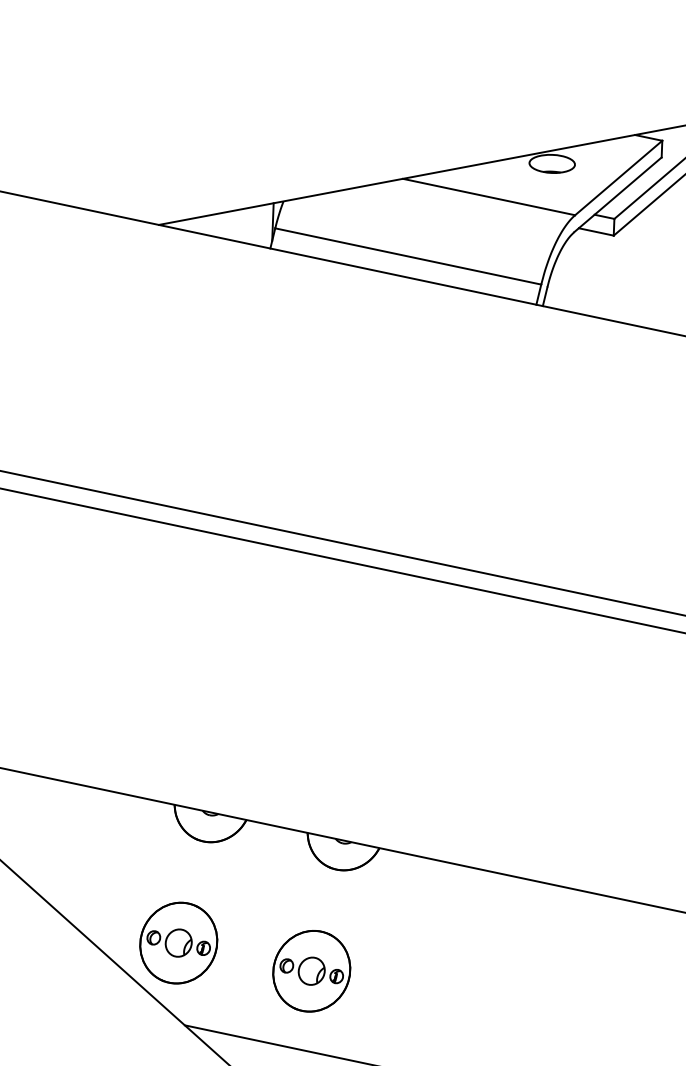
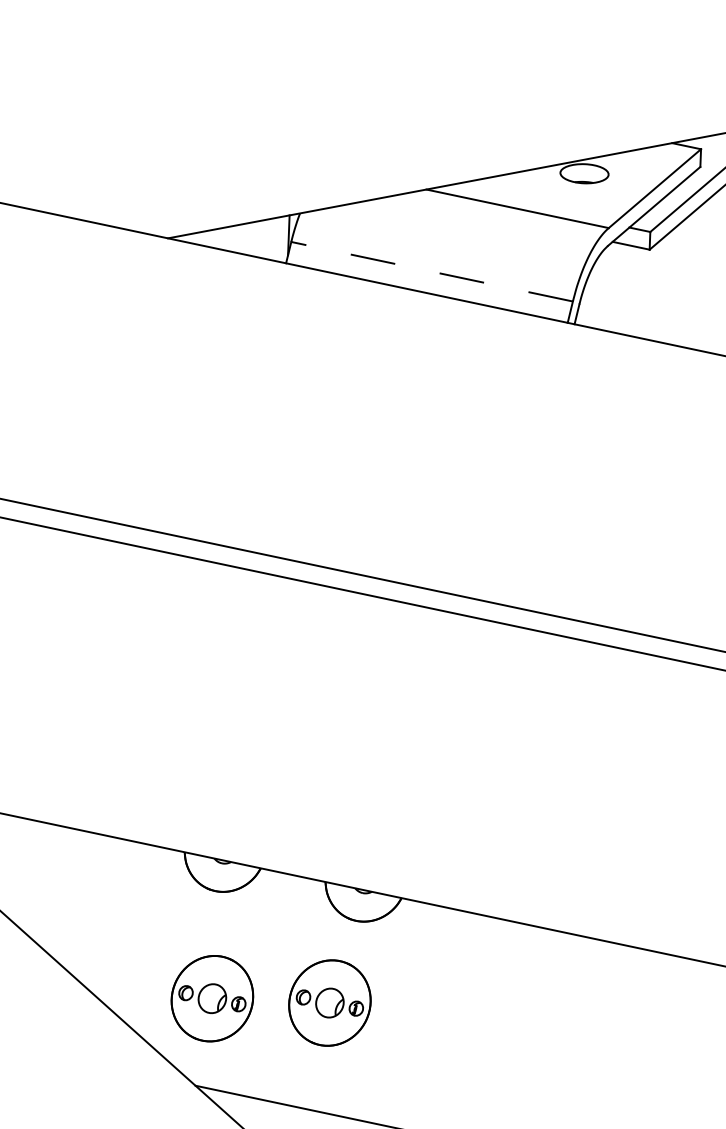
line: (408, 256) -> (432, 271), solid -> dashed
part: (178, 942) -> (212, 998), moved
part: (311, 971) -> (329, 1003), moved

